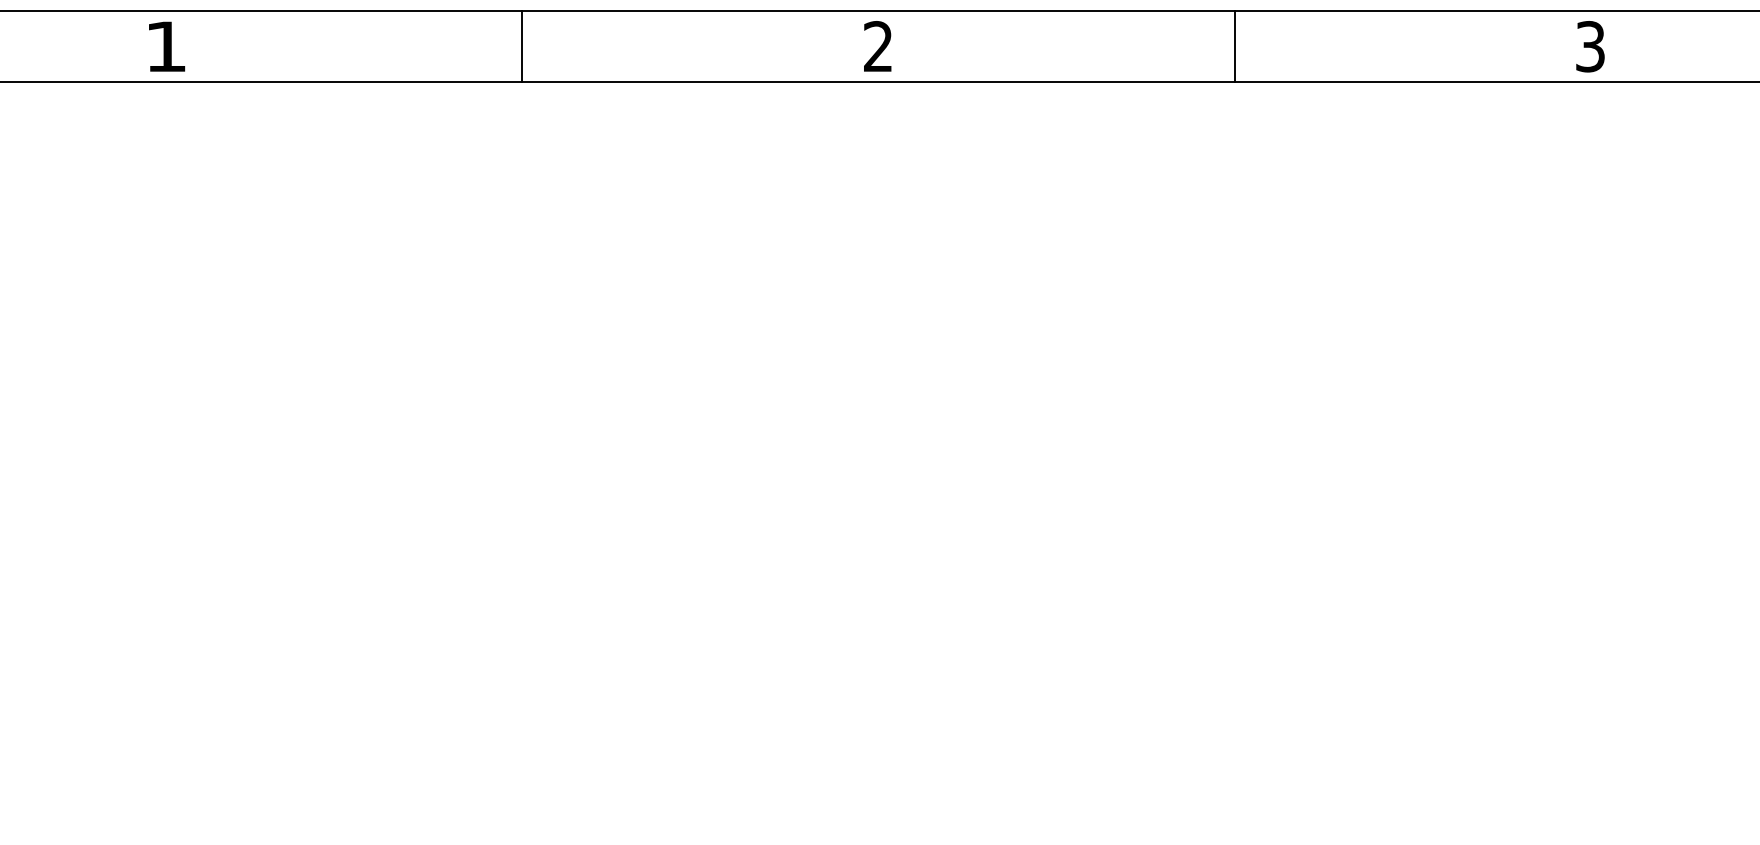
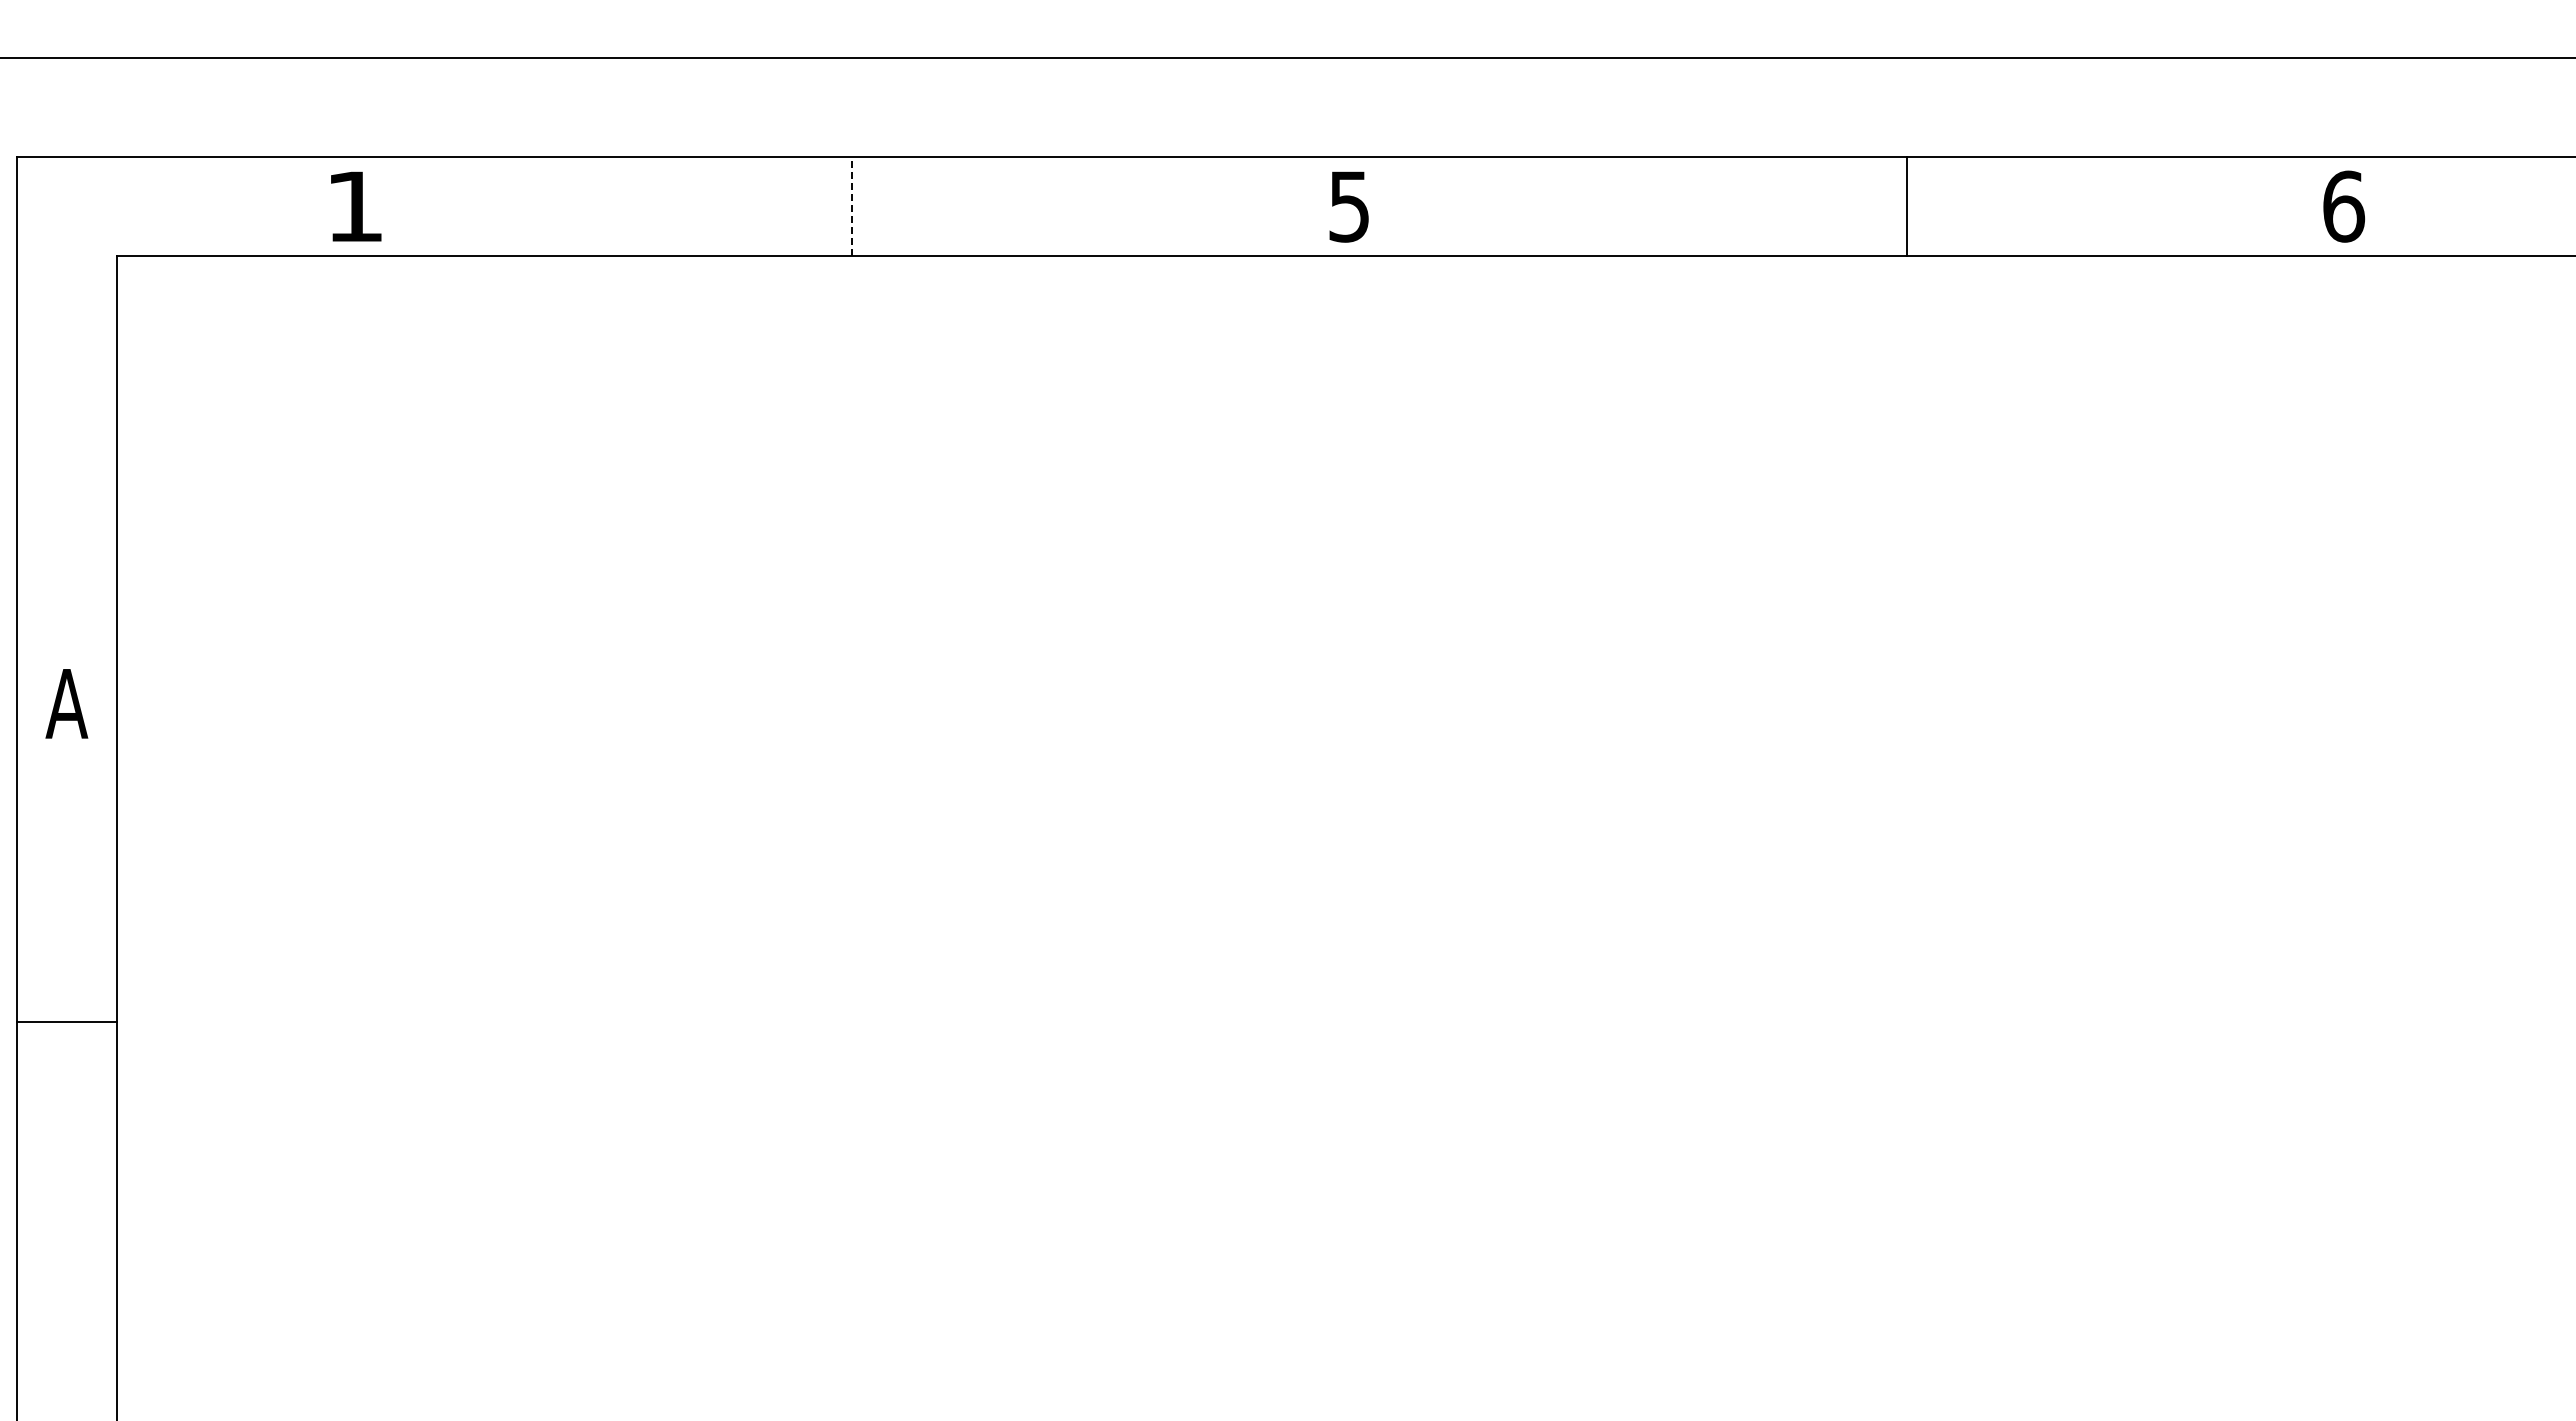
line: (522, 46) -> (852, 206), solid -> dashed
text: (877, 46) -> (1348, 206), 2 -> 5
line: (1234, 46) -> (1906, 206), moved
text: (1591, 46) -> (2344, 206), 3 -> 6

